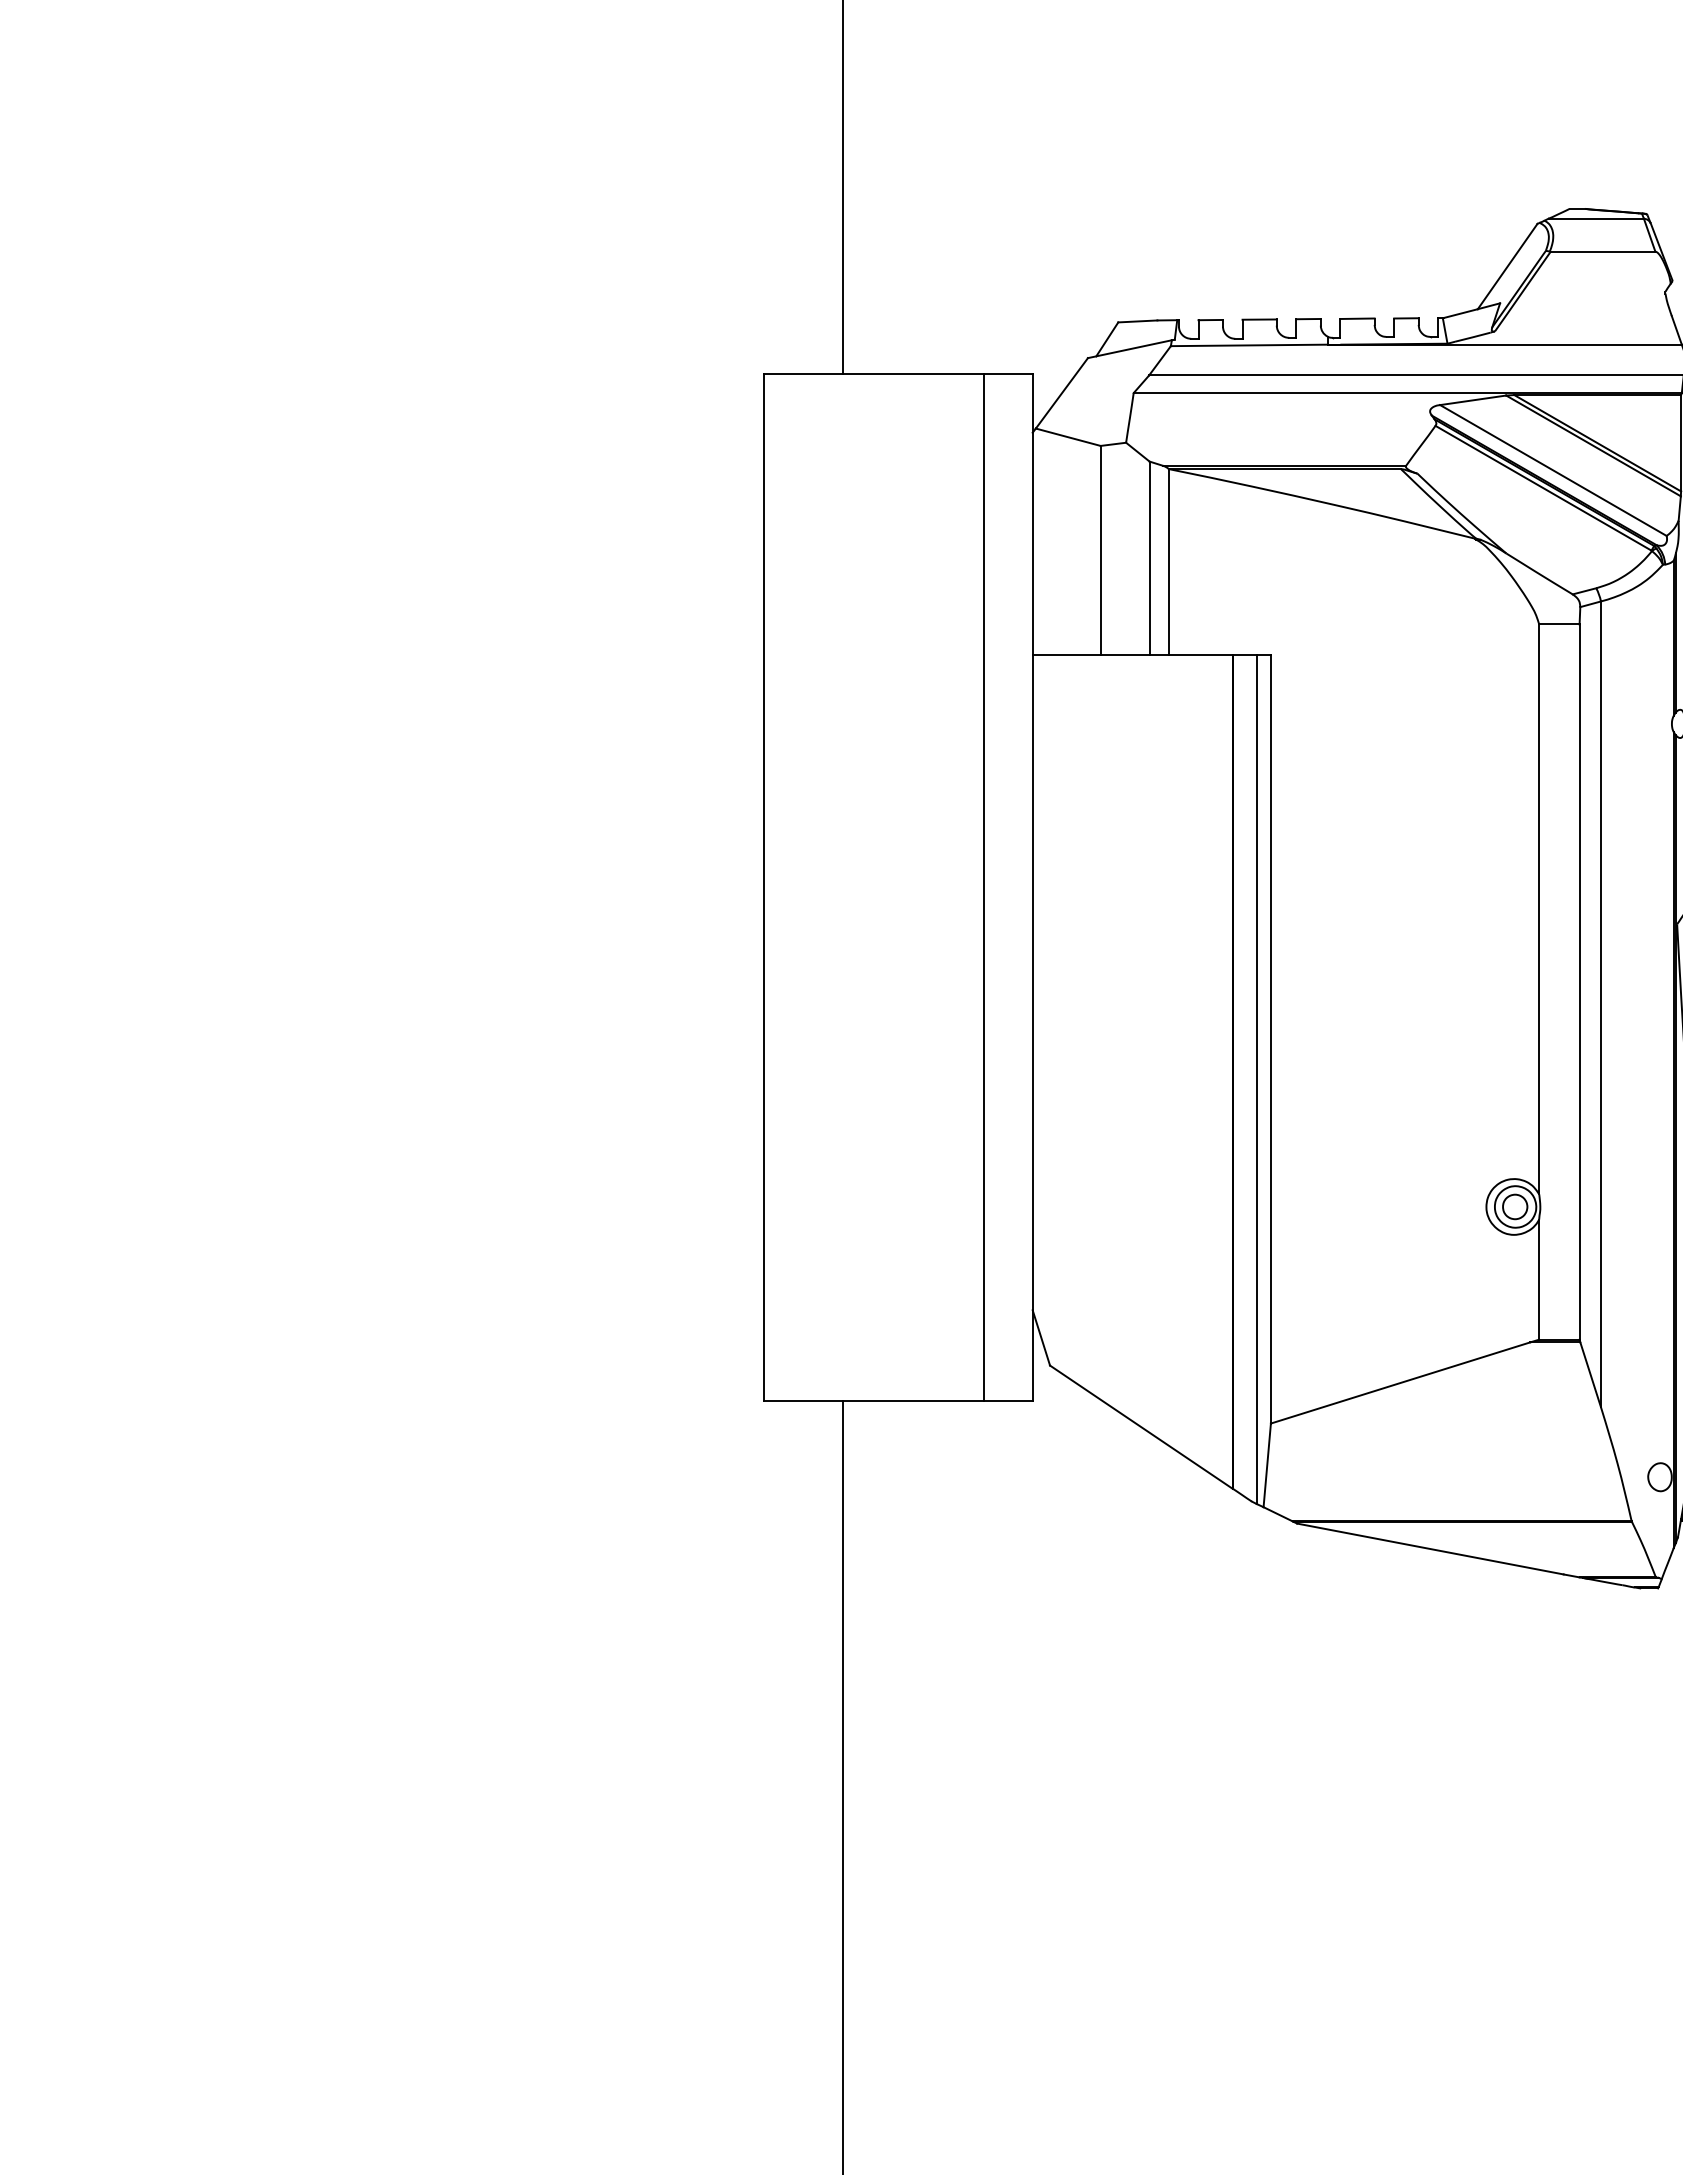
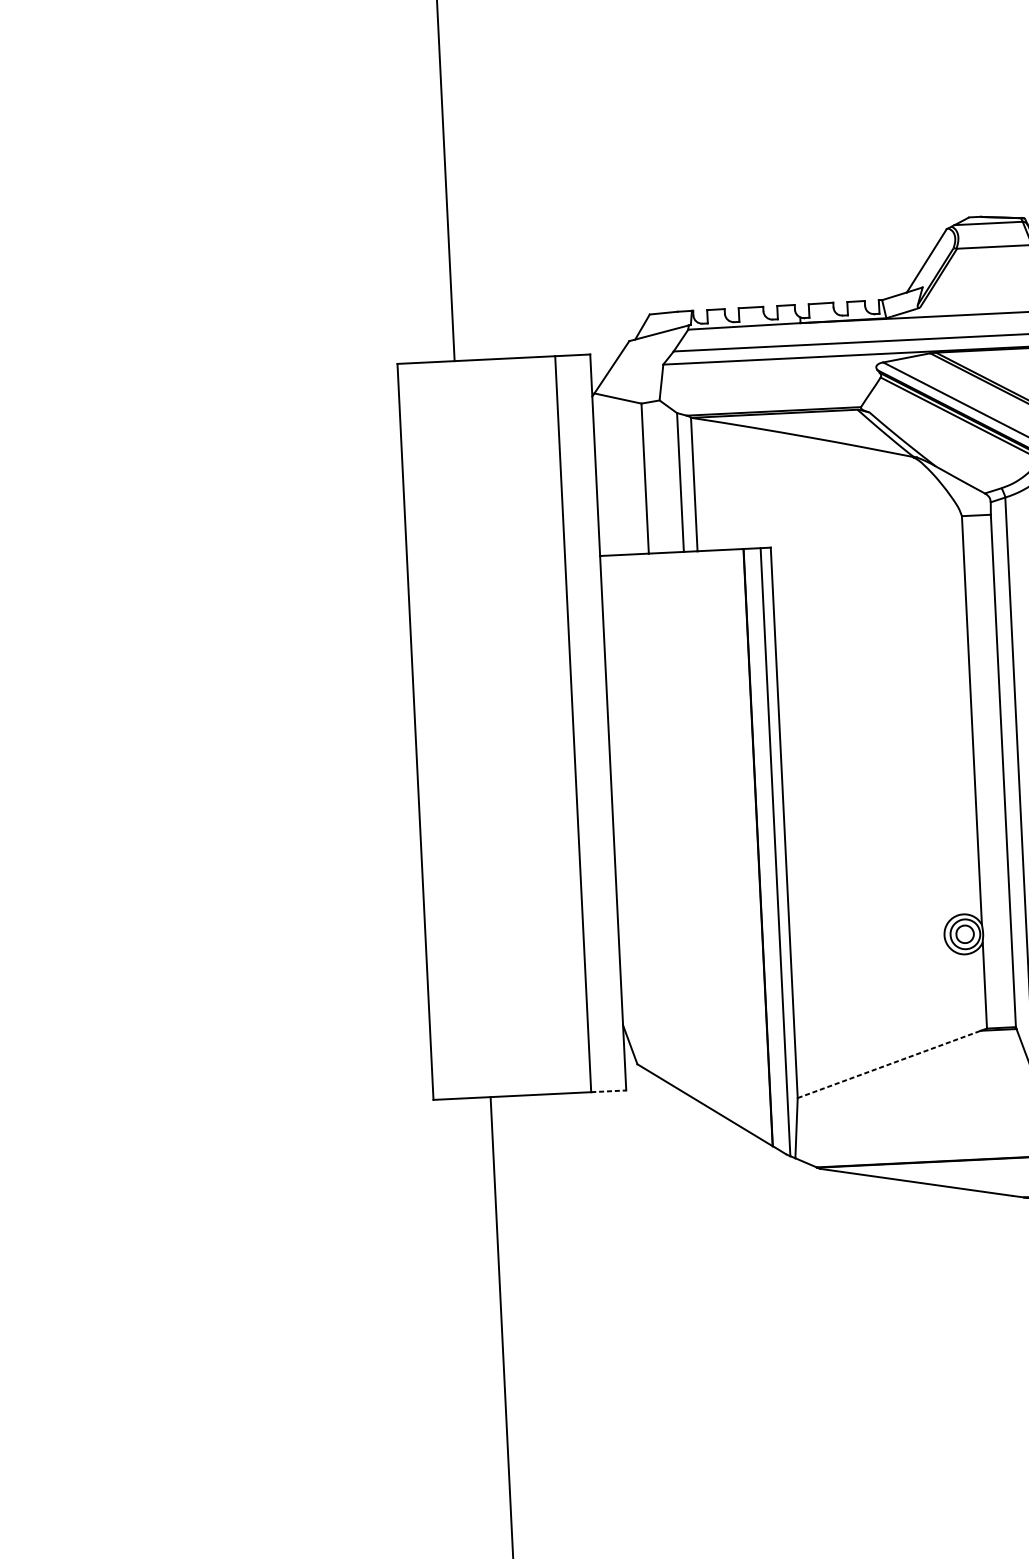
line: (1400, 1382) -> (889, 1064), solid -> dashed
line: (1008, 1401) -> (608, 1091), solid -> dashed

